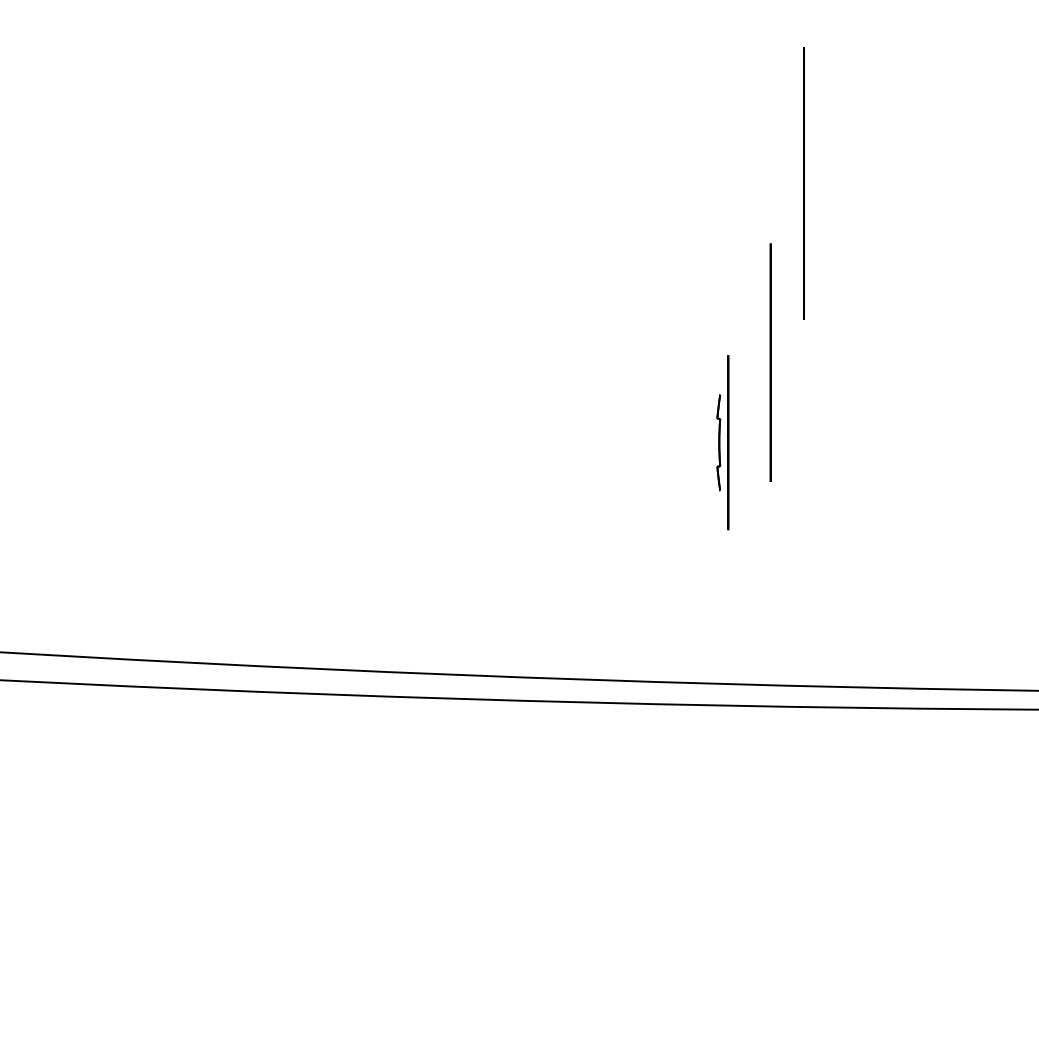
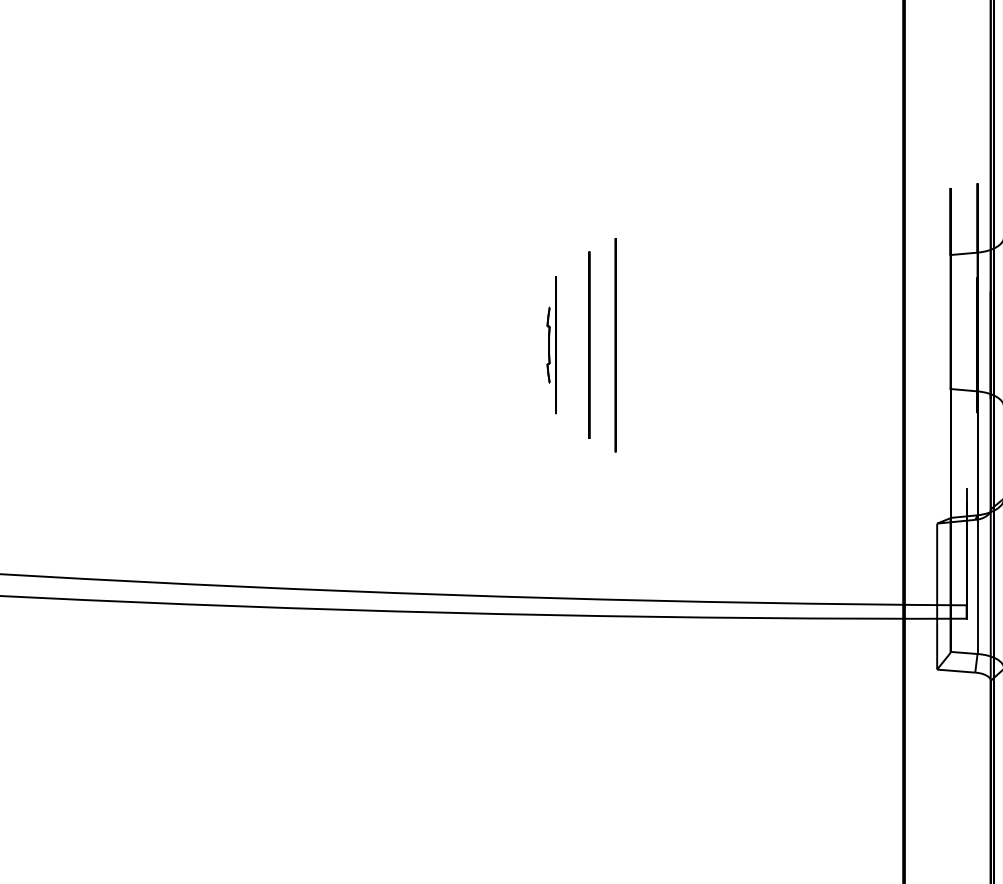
circle: (803, 183) -> (615, 345), moved
part: (722, 443) -> (551, 345), moved

